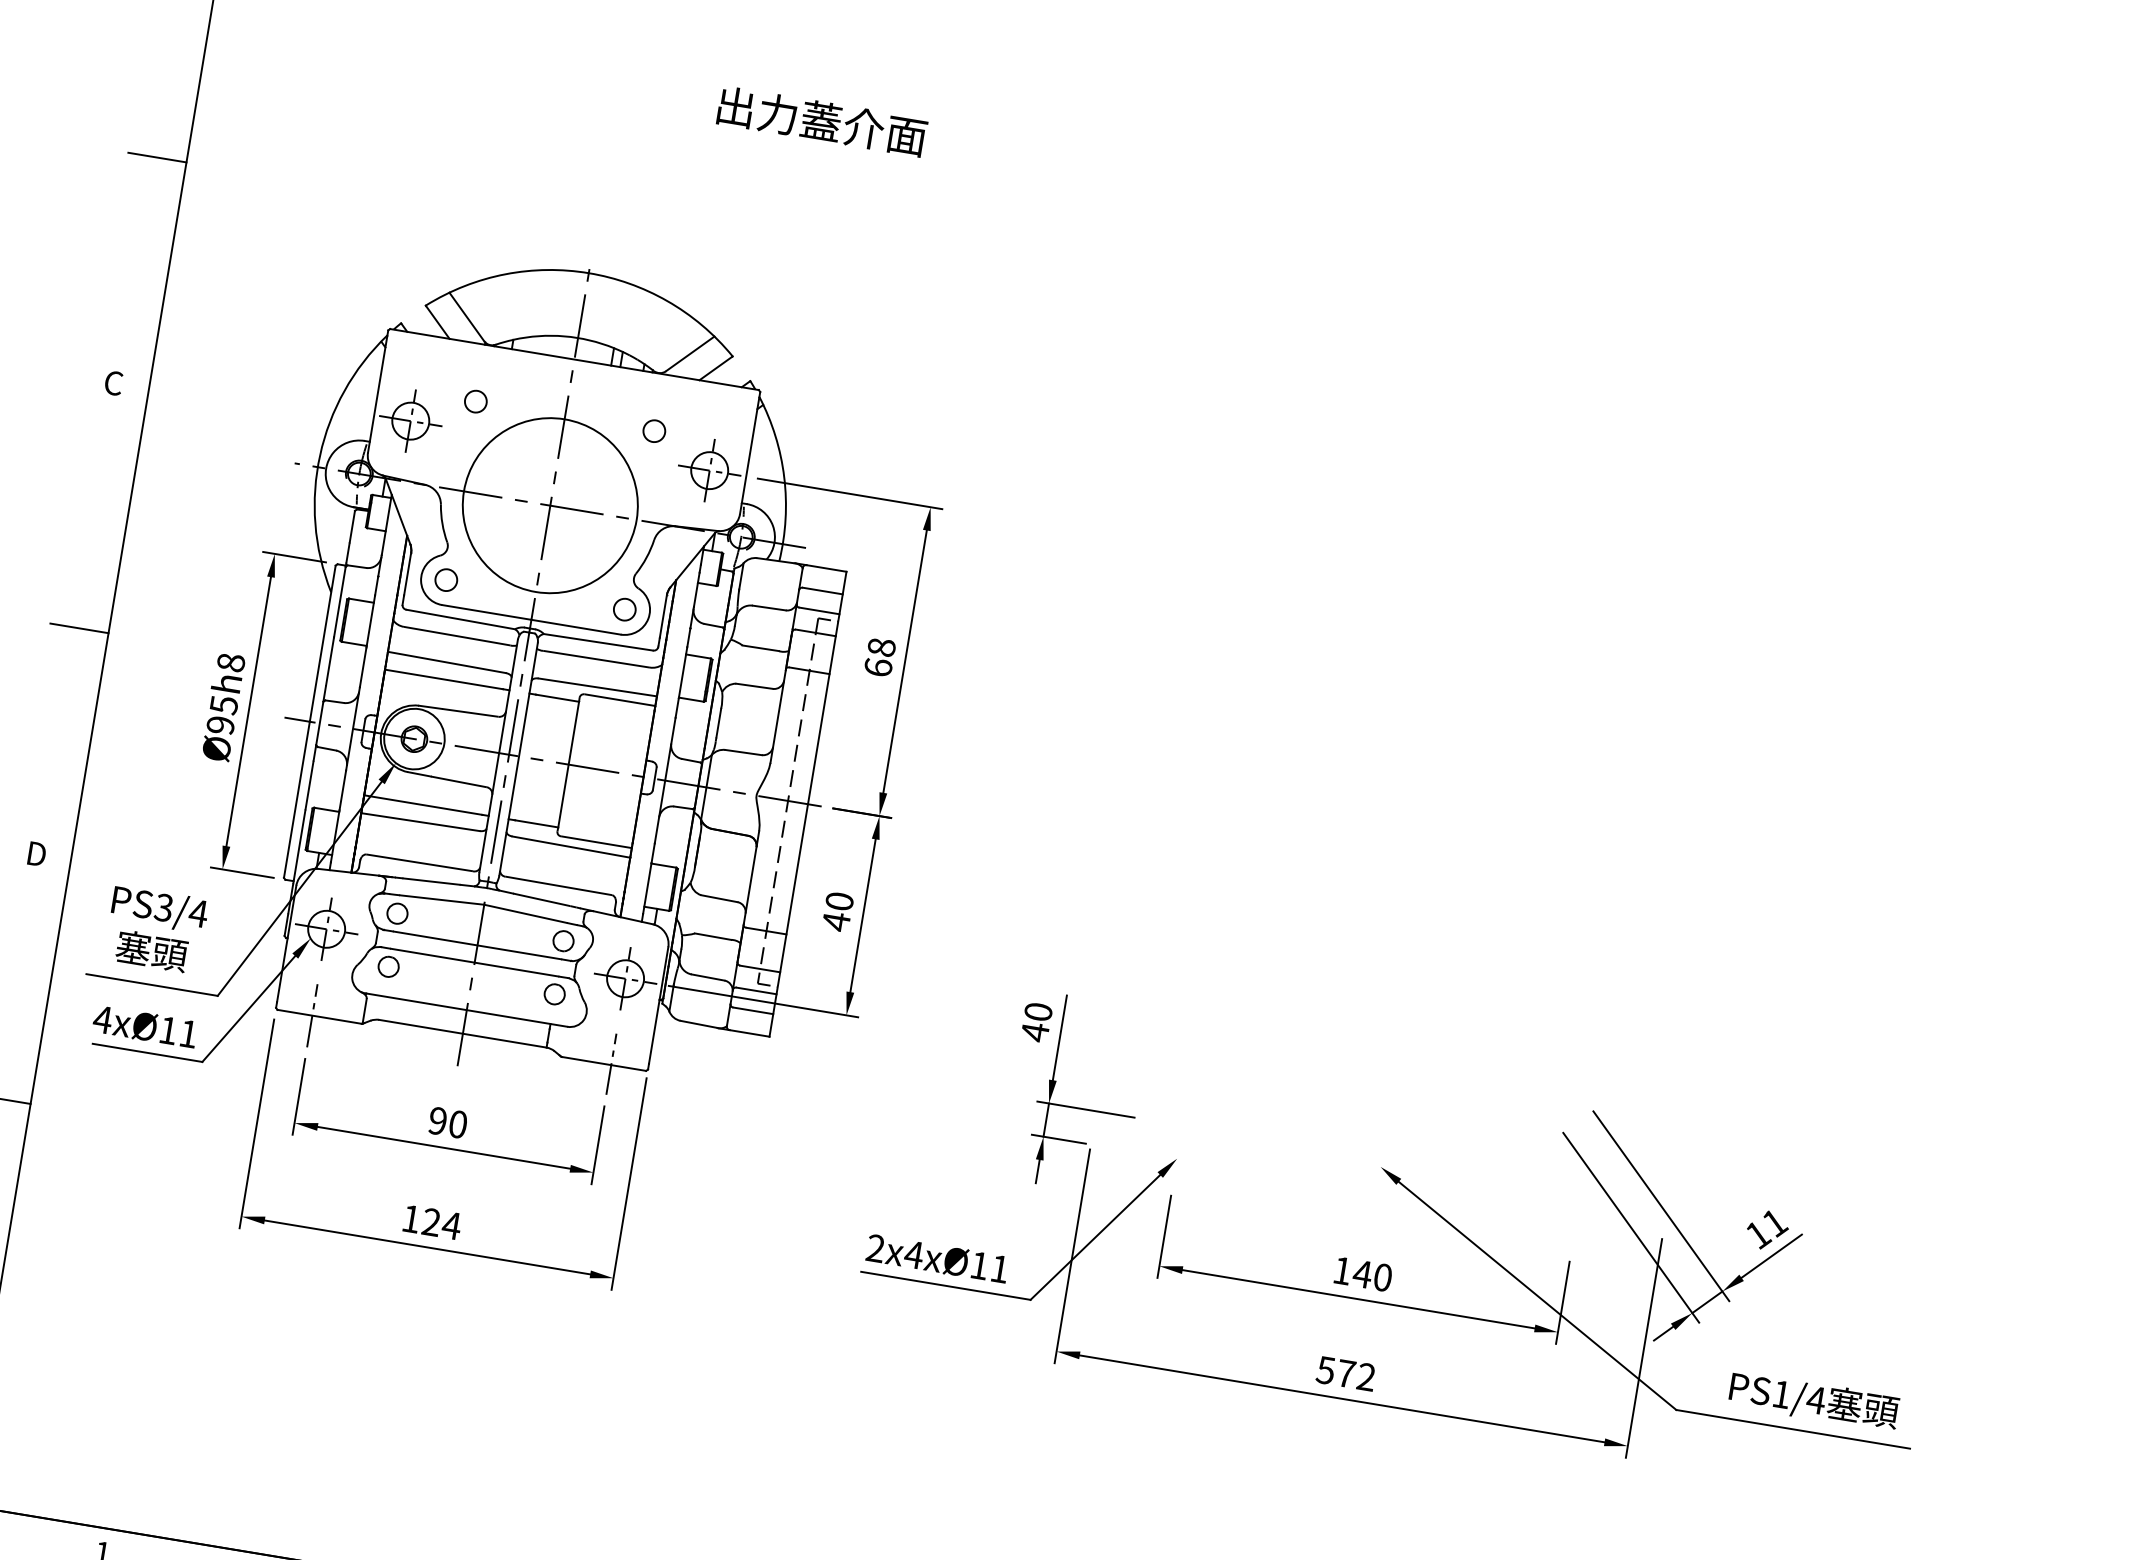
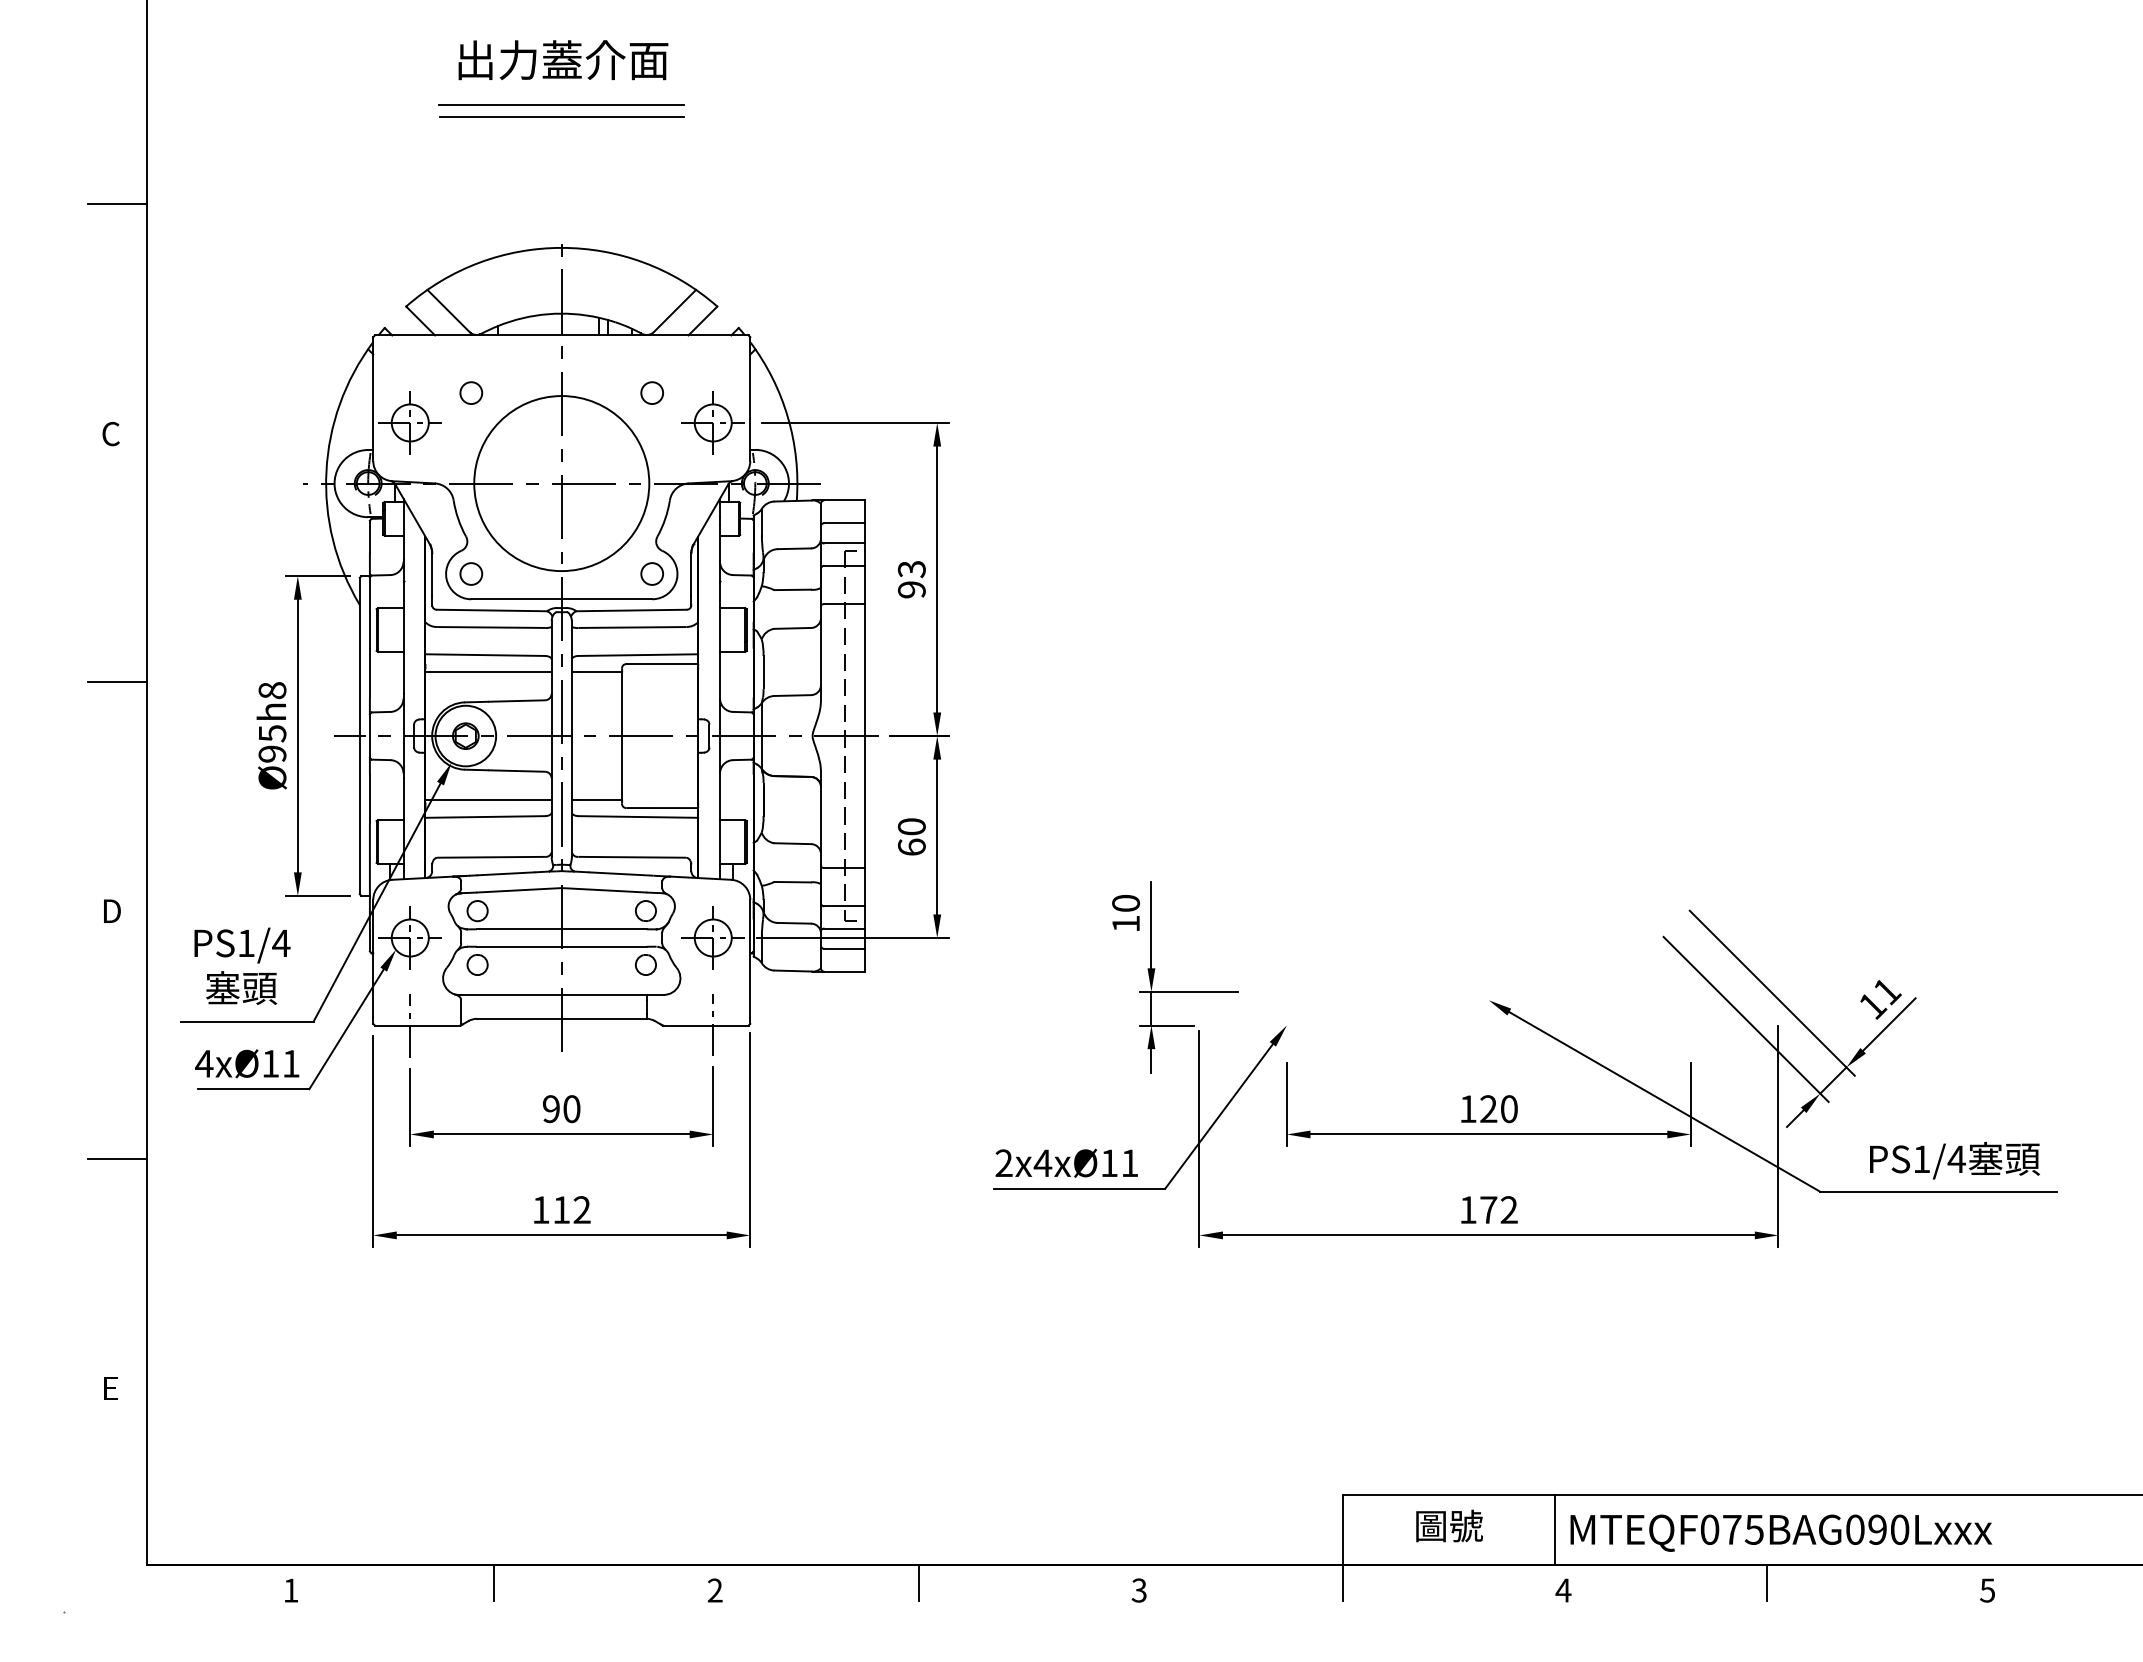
text: (822, 121) -> (563, 60), moved
line: (611, 131) -> (561, 104), added
line: (610, 143) -> (561, 116), added
text: (879, 657) -> (911, 579), 68 -> 93
text: (163, 907) -> (245, 943), PS3/4 -> PS1/4
text: (835, 921) -> (911, 847), 40 -> 60
text: (1034, 1031) -> (1125, 923), 40 -> 10
text: (442, 1223) -> (572, 1209), 124 -> 112
text: (1362, 1273) -> (1488, 1108), 140 -> 120
text: (1325, 1369) -> (1467, 1209), 572 -> 172

